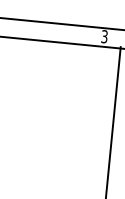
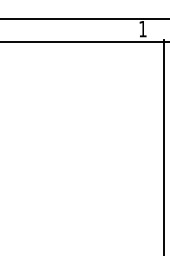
text: (104, 36) -> (142, 28), 3 -> 1

